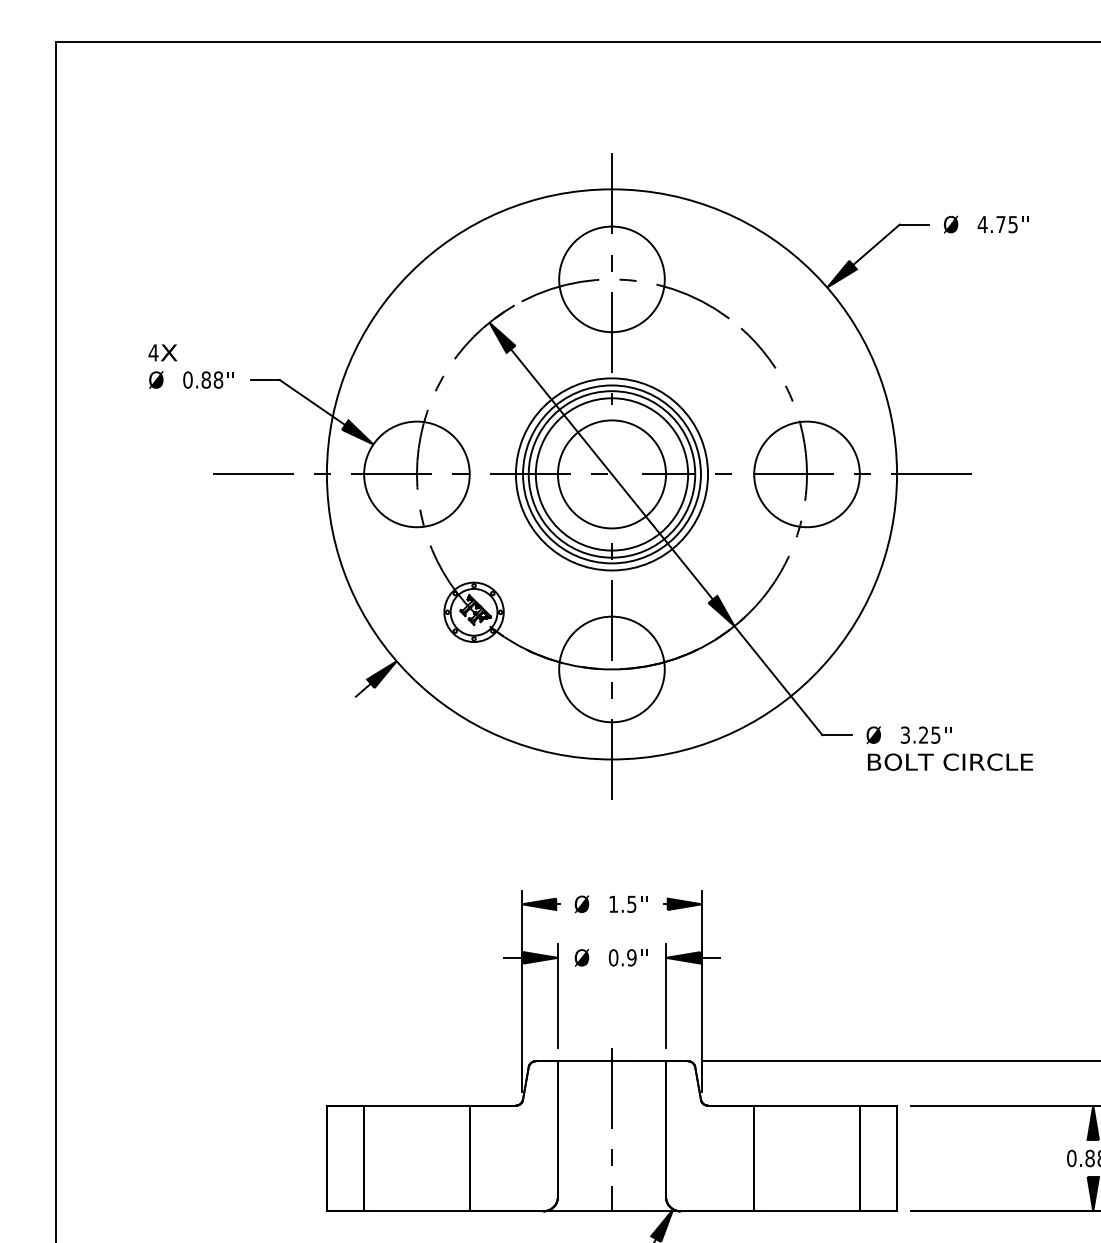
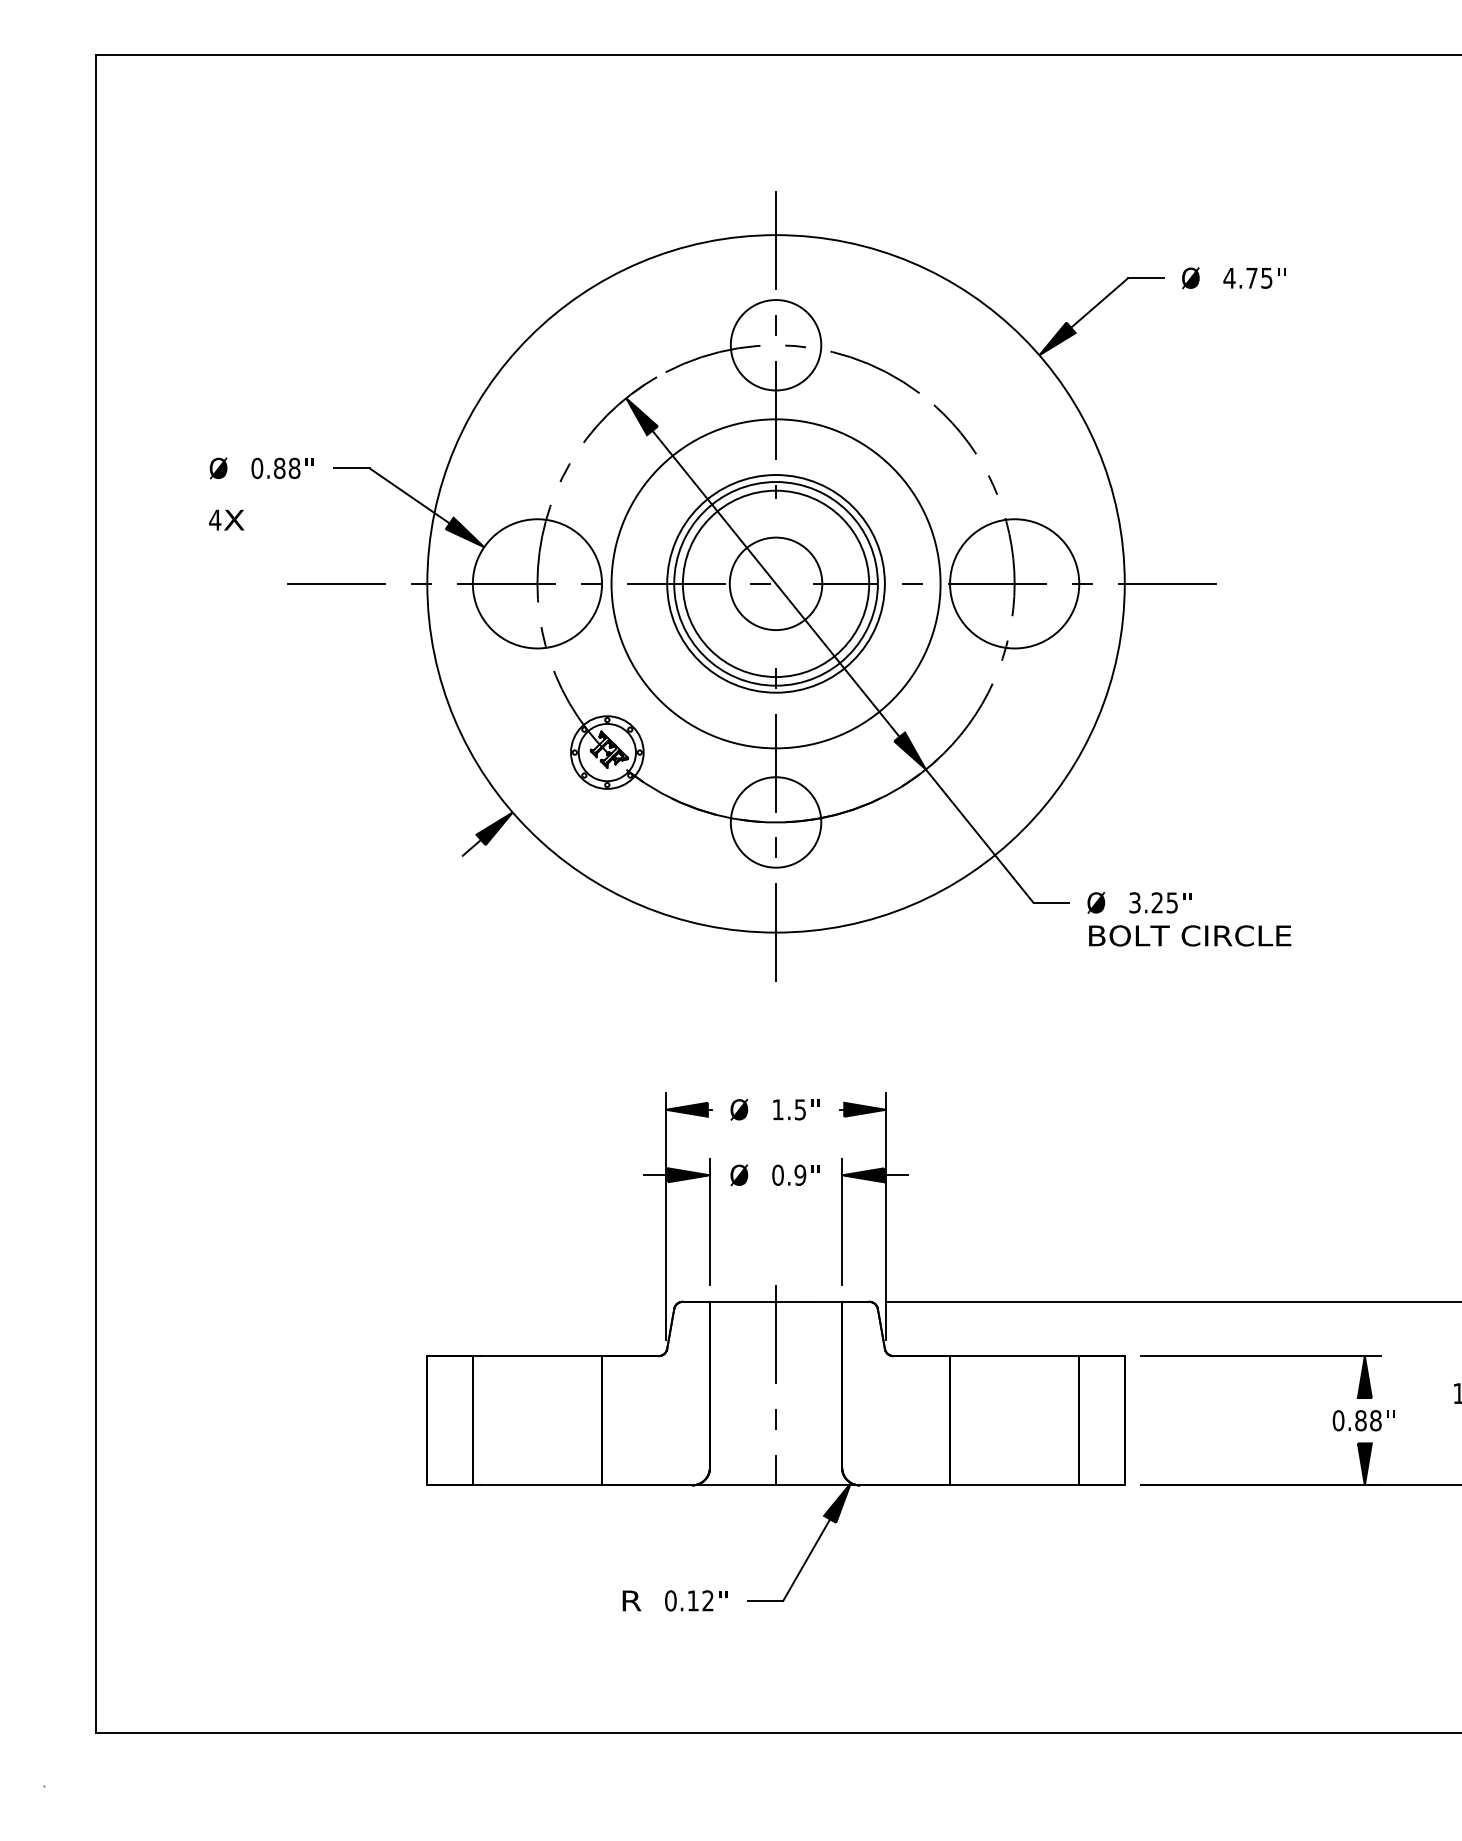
circle: (611, 278) -> (775, 344), size x0.7
text: (162, 352) -> (226, 519), moved
circle: (611, 474) -> (775, 583), size x0.7
circle: (611, 474) -> (775, 583), size x1.4
circle: (611, 669) -> (775, 822), size x0.7

